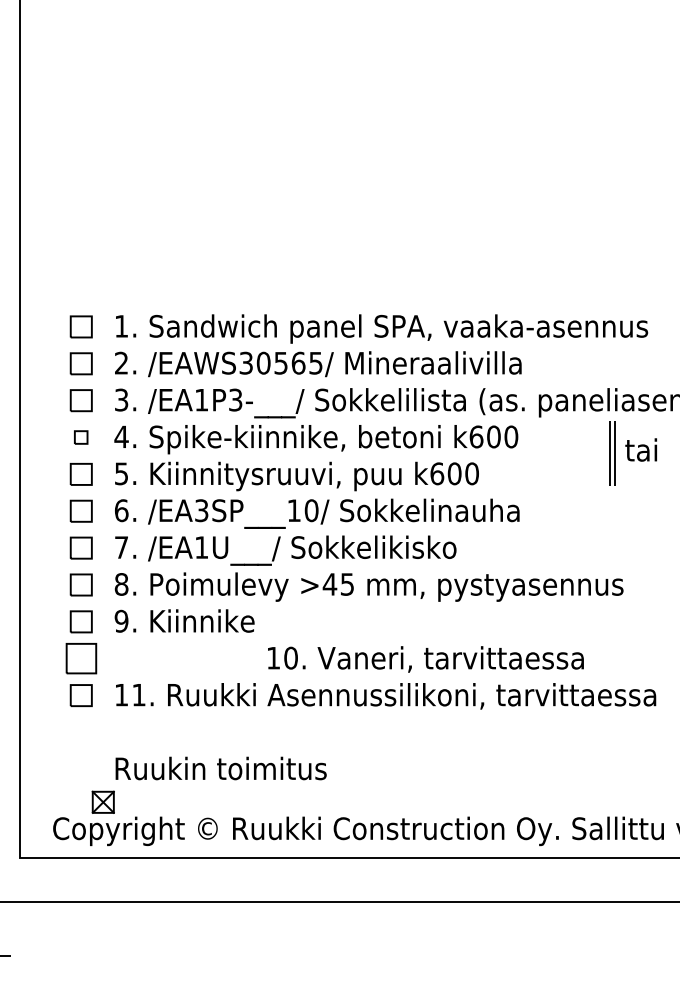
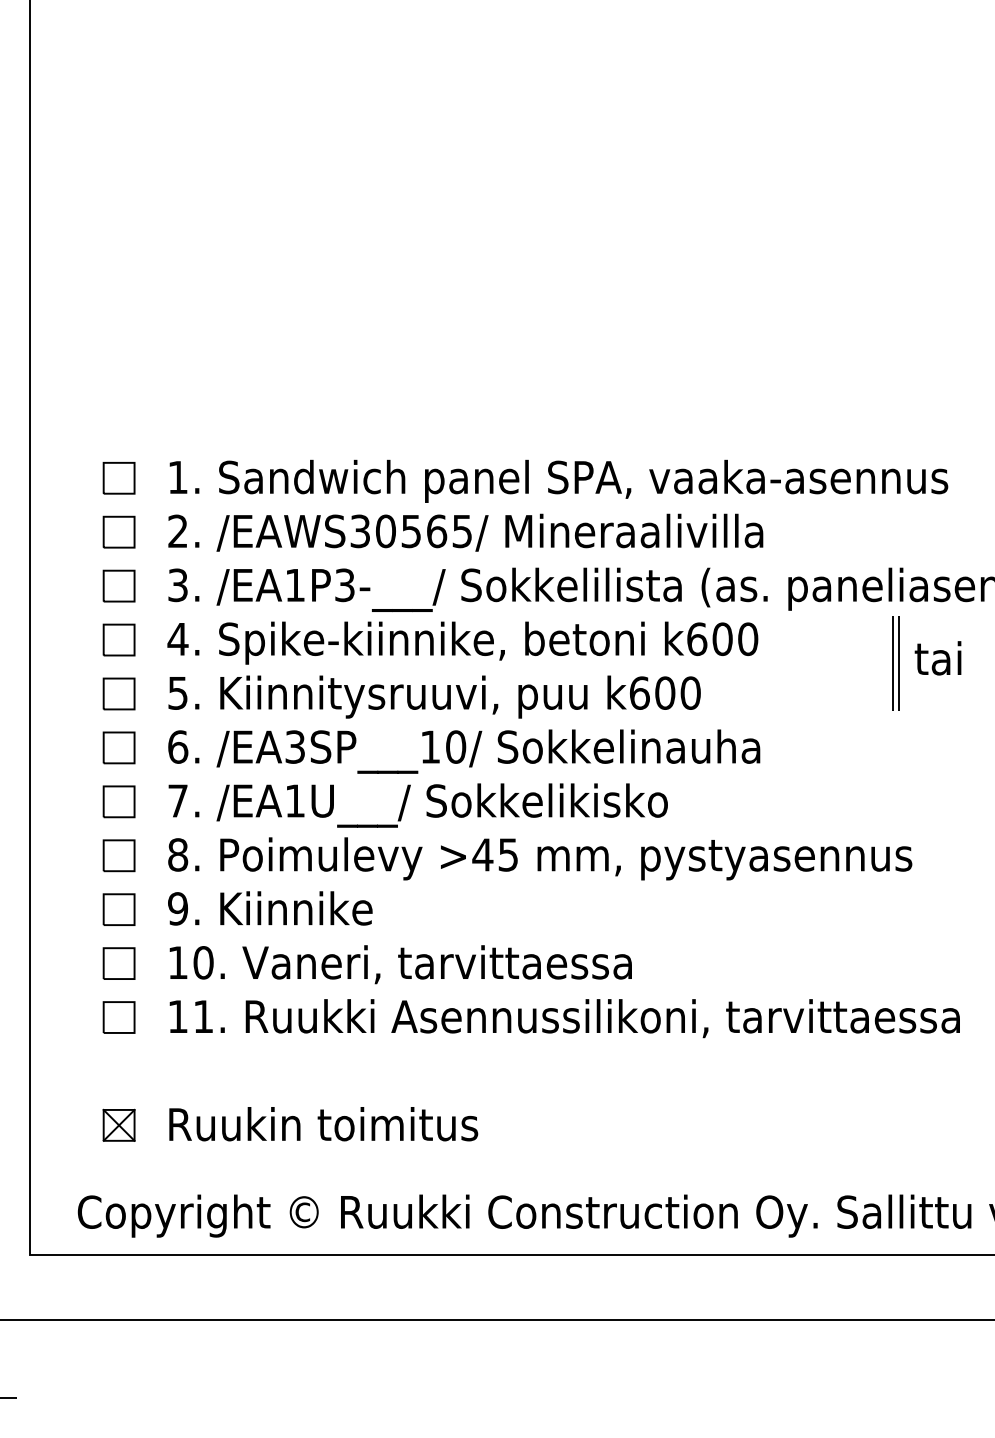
part: (80, 437) -> (117, 640), size x1.67
part: (80, 658) -> (117, 963), size x0.71
text: (425, 659) -> (400, 964), moved
part: (102, 801) -> (117, 1124), moved

